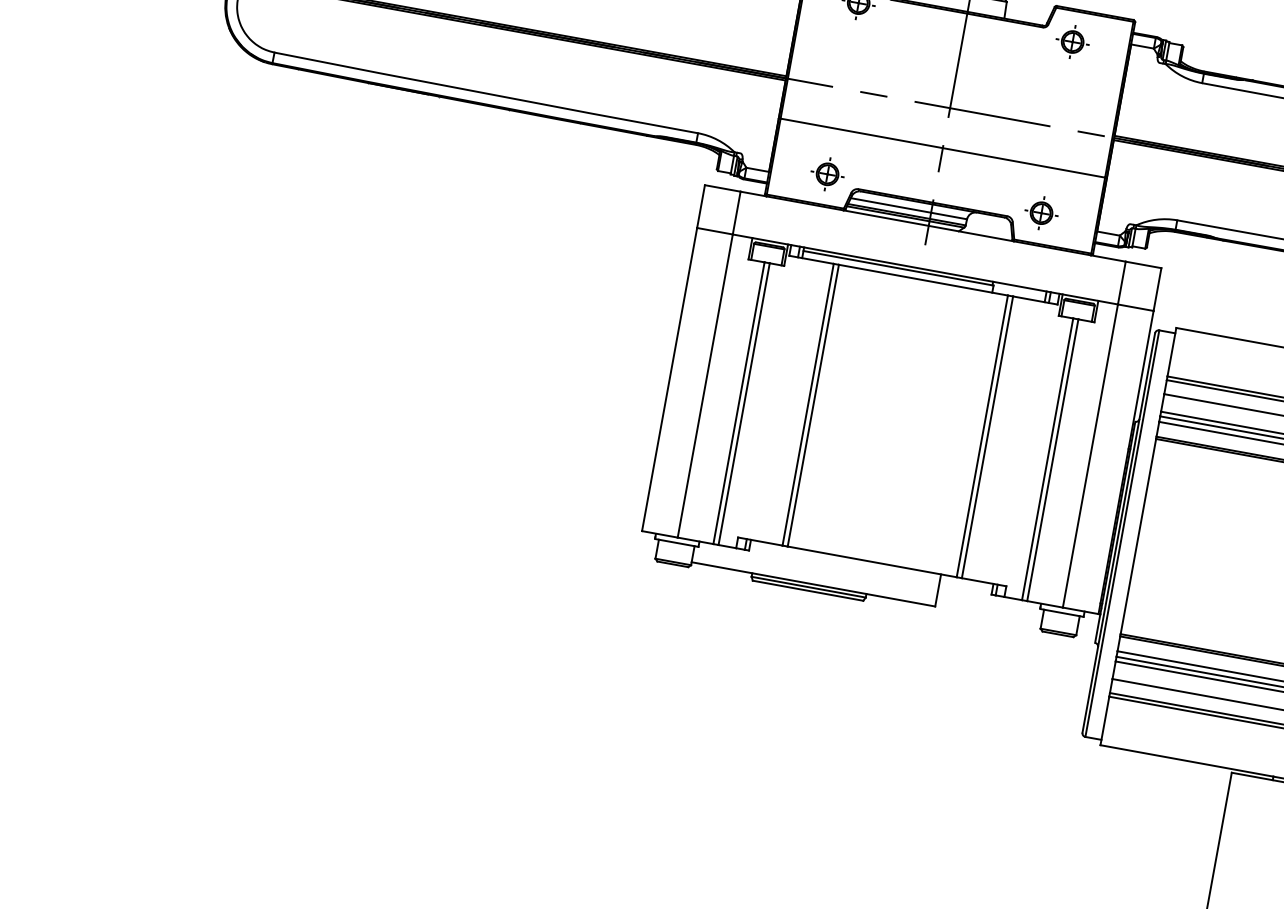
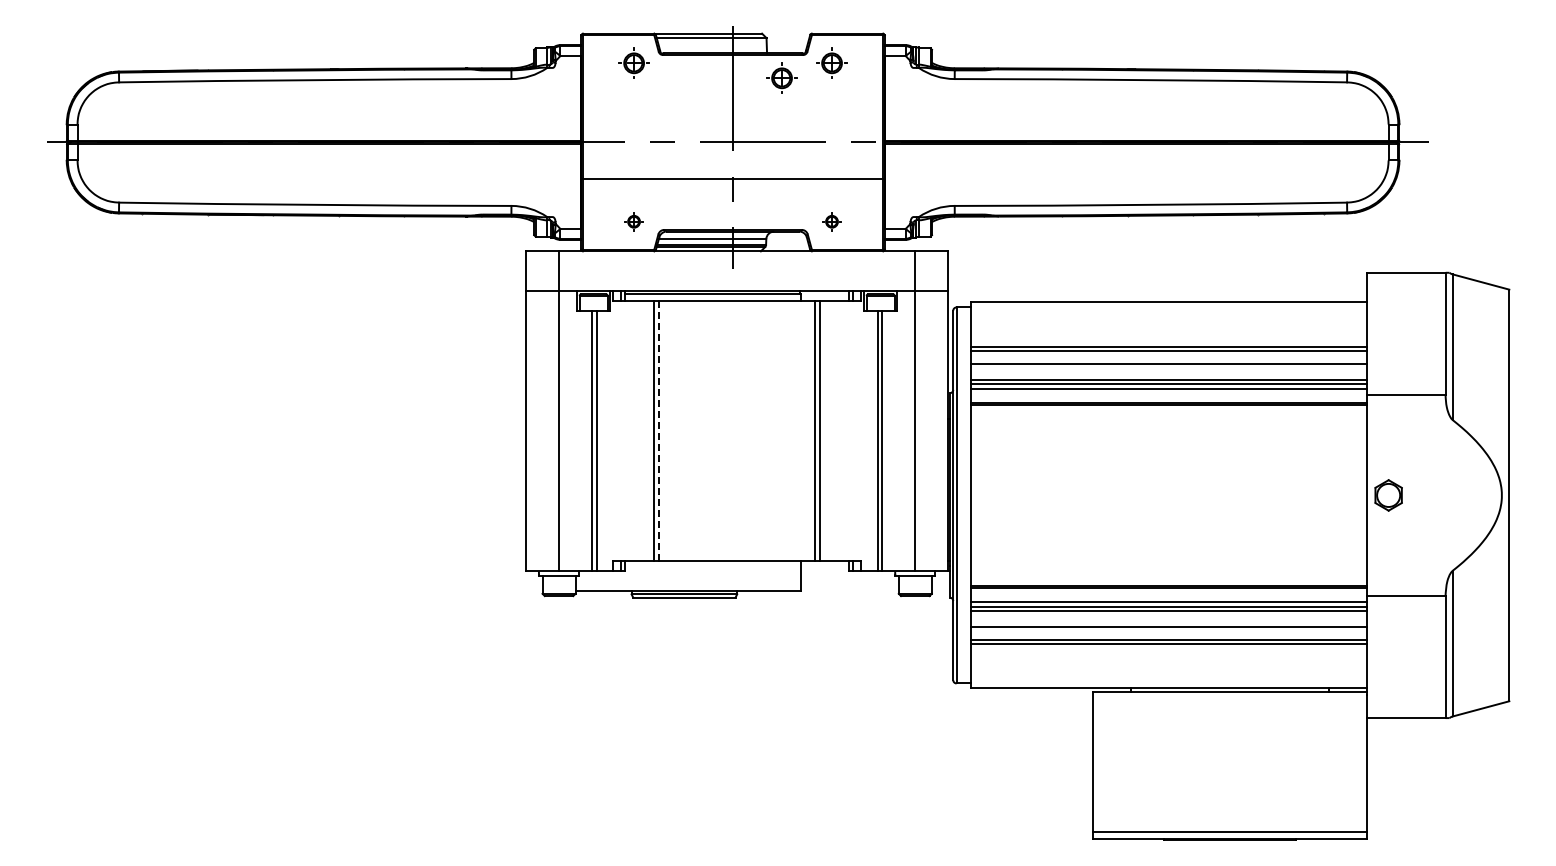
part: (1015, 47) -> (781, 77), added
part: (826, 174) -> (633, 221), size x0.6
part: (1041, 212) -> (831, 221), size x0.6
line: (813, 405) -> (659, 430), solid -> dashed

